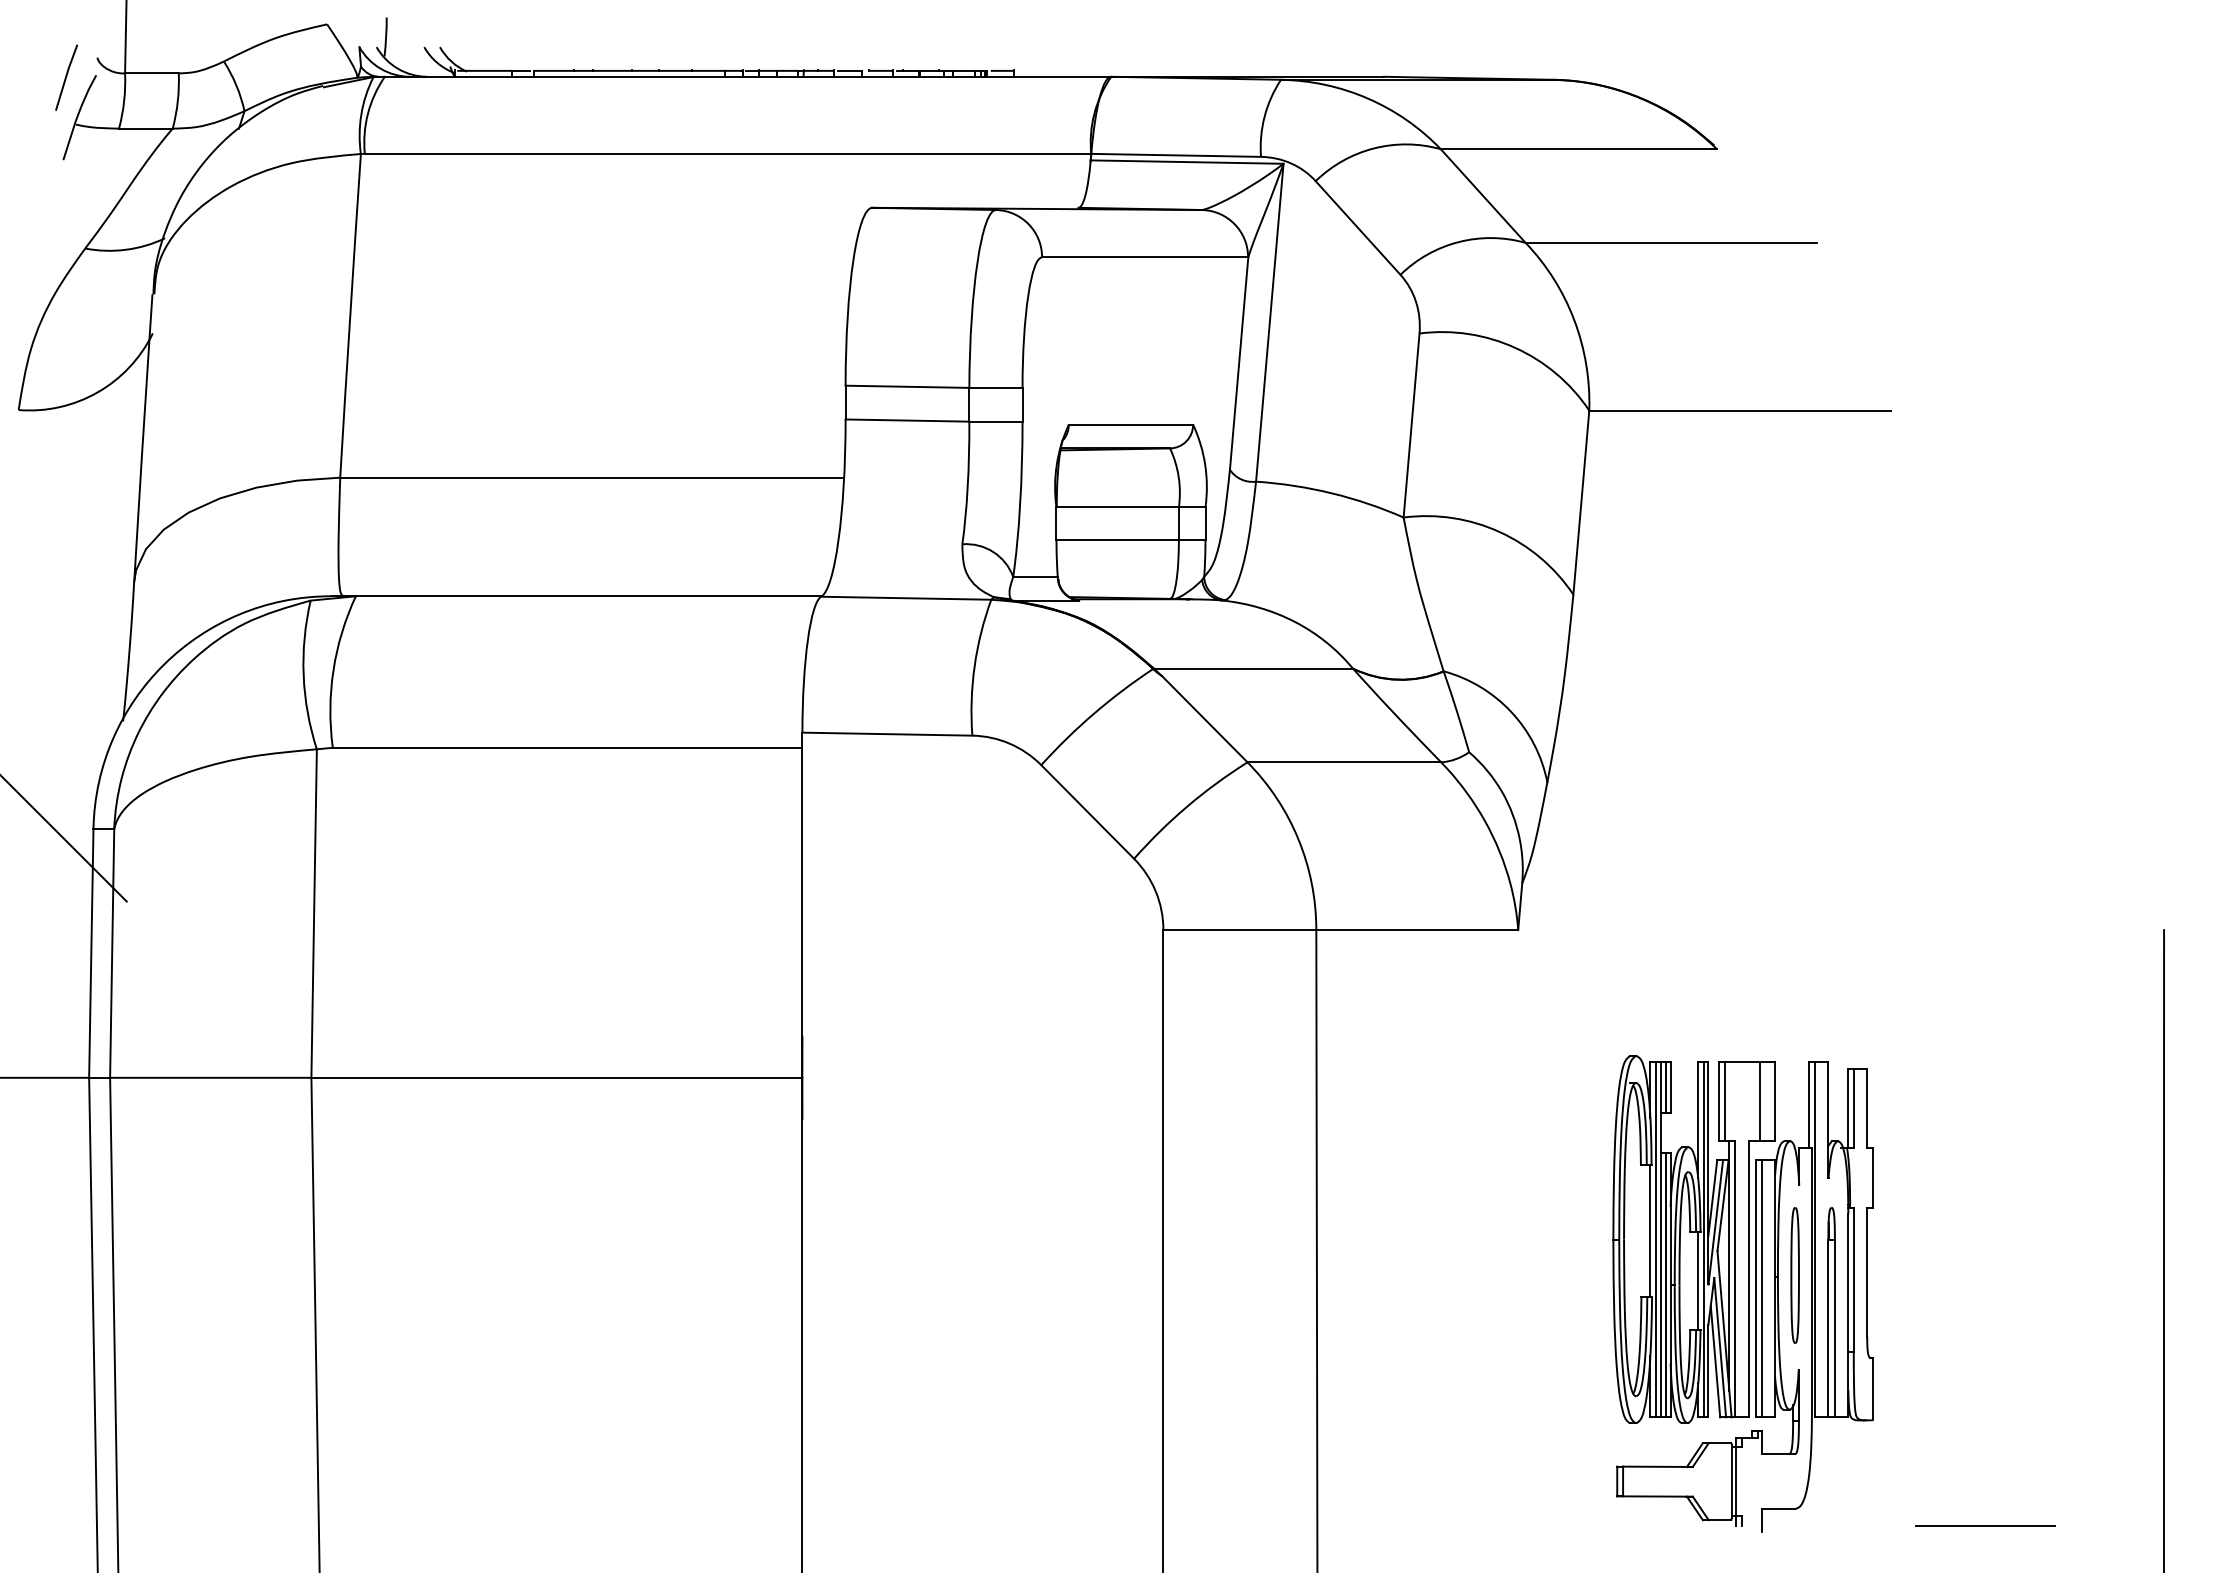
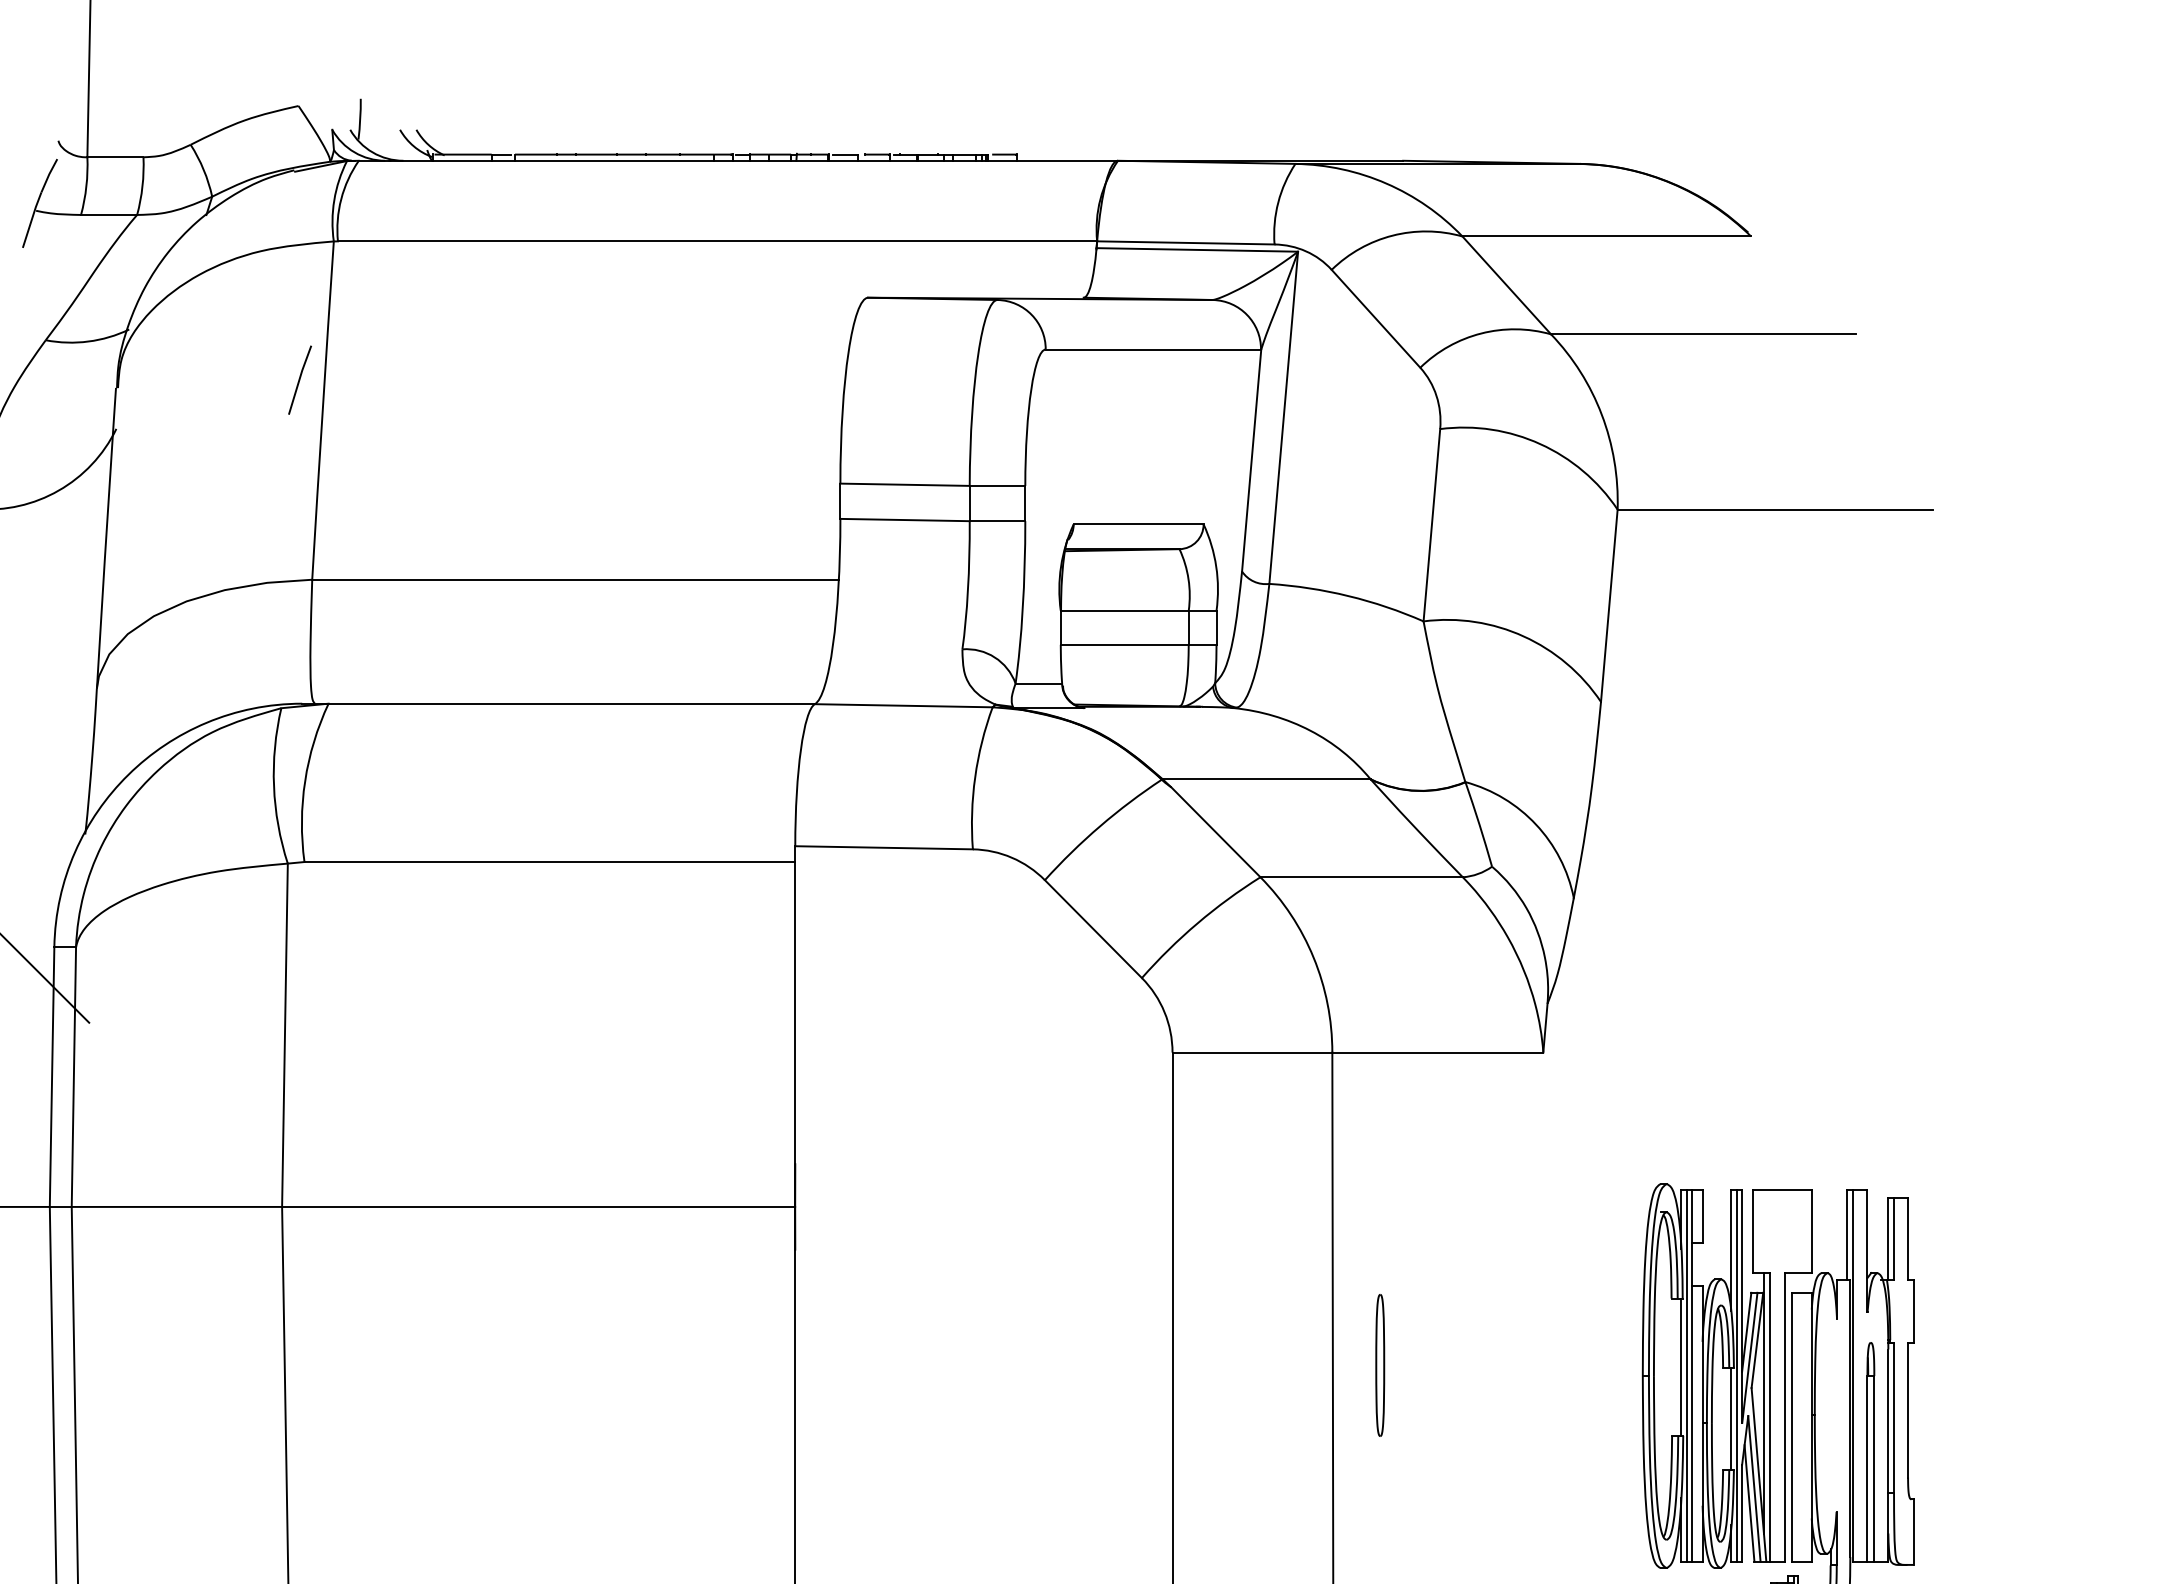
line: (66, 77) -> (299, 379), moved
line: (1666, 1086) -> (1698, 1216), removed
line: (1724, 1100) -> (1758, 1230), removed
line: (1759, 1100) -> (1795, 1230), removed
part: (1794, 1275) -> (1379, 1365), moved
line: (1666, 1285) -> (1698, 1423), removed
line: (1761, 1288) -> (1797, 1427), removed

